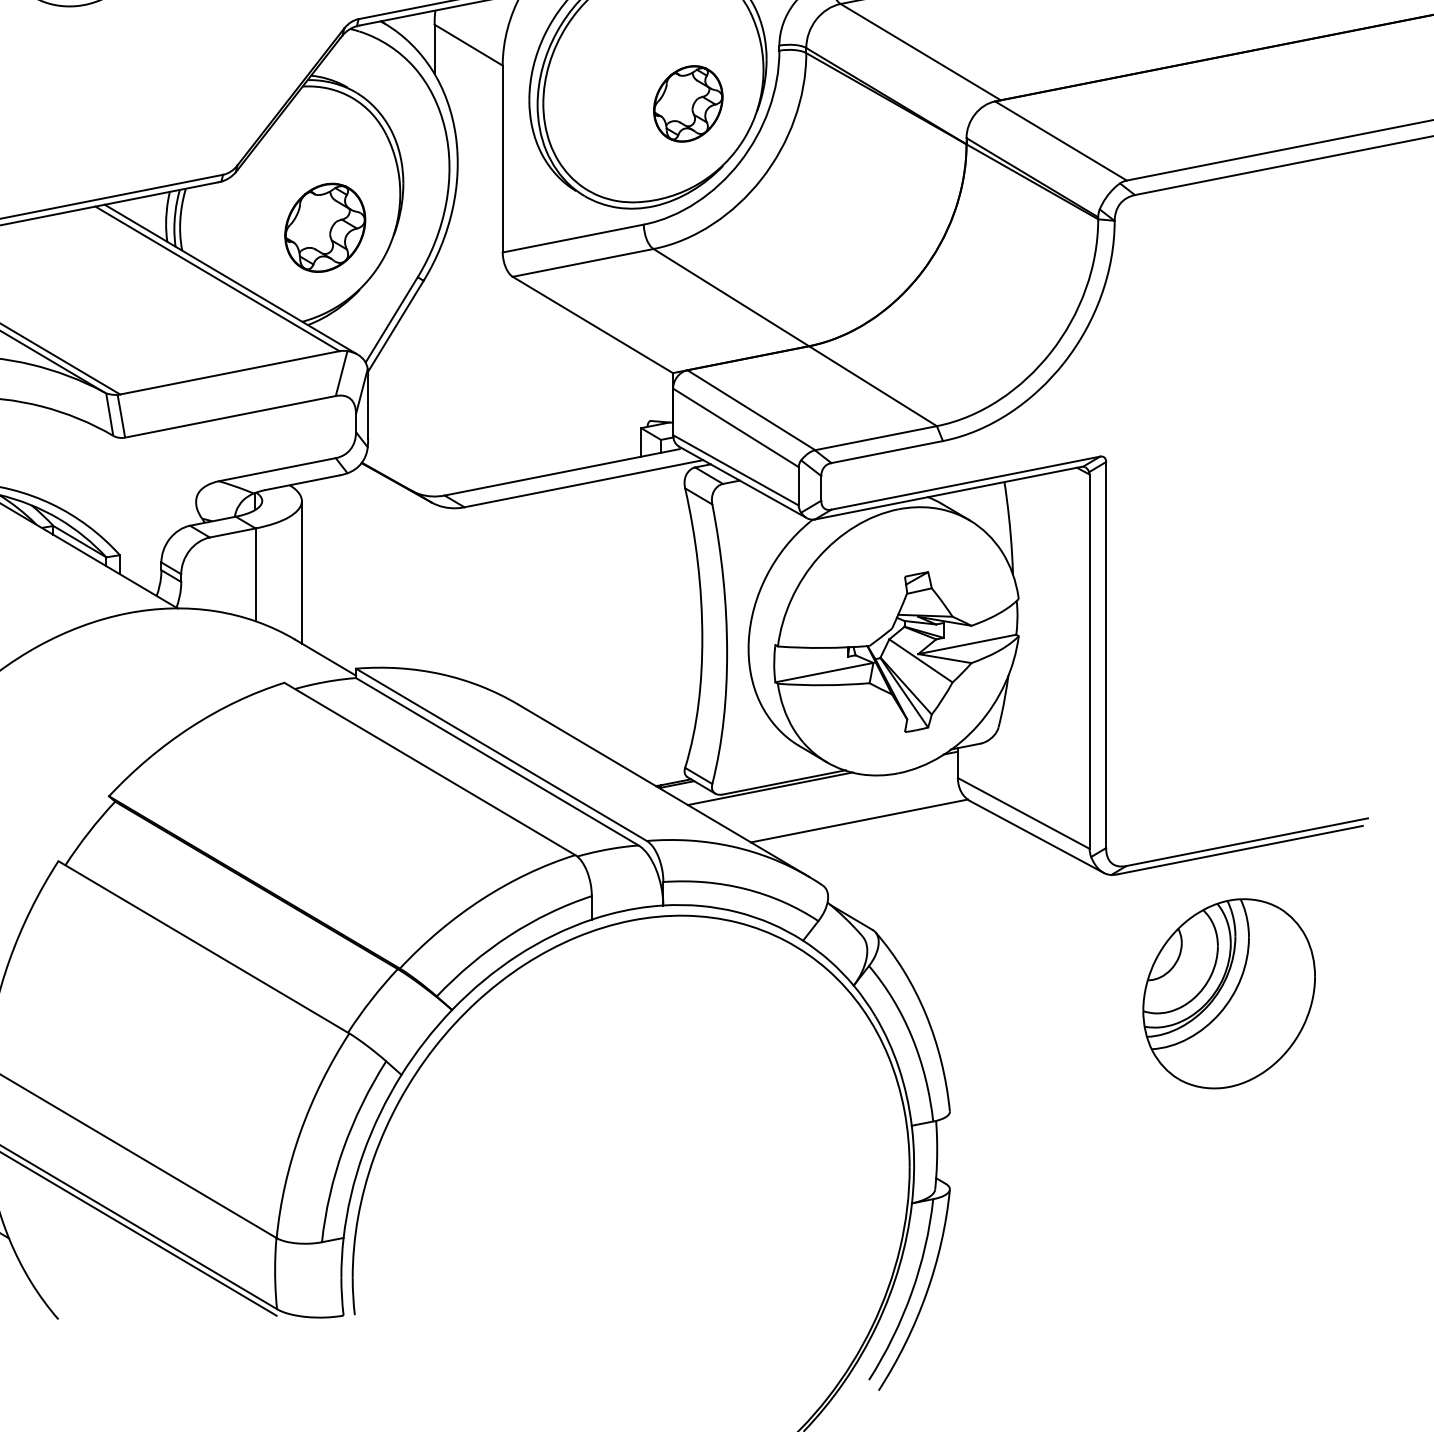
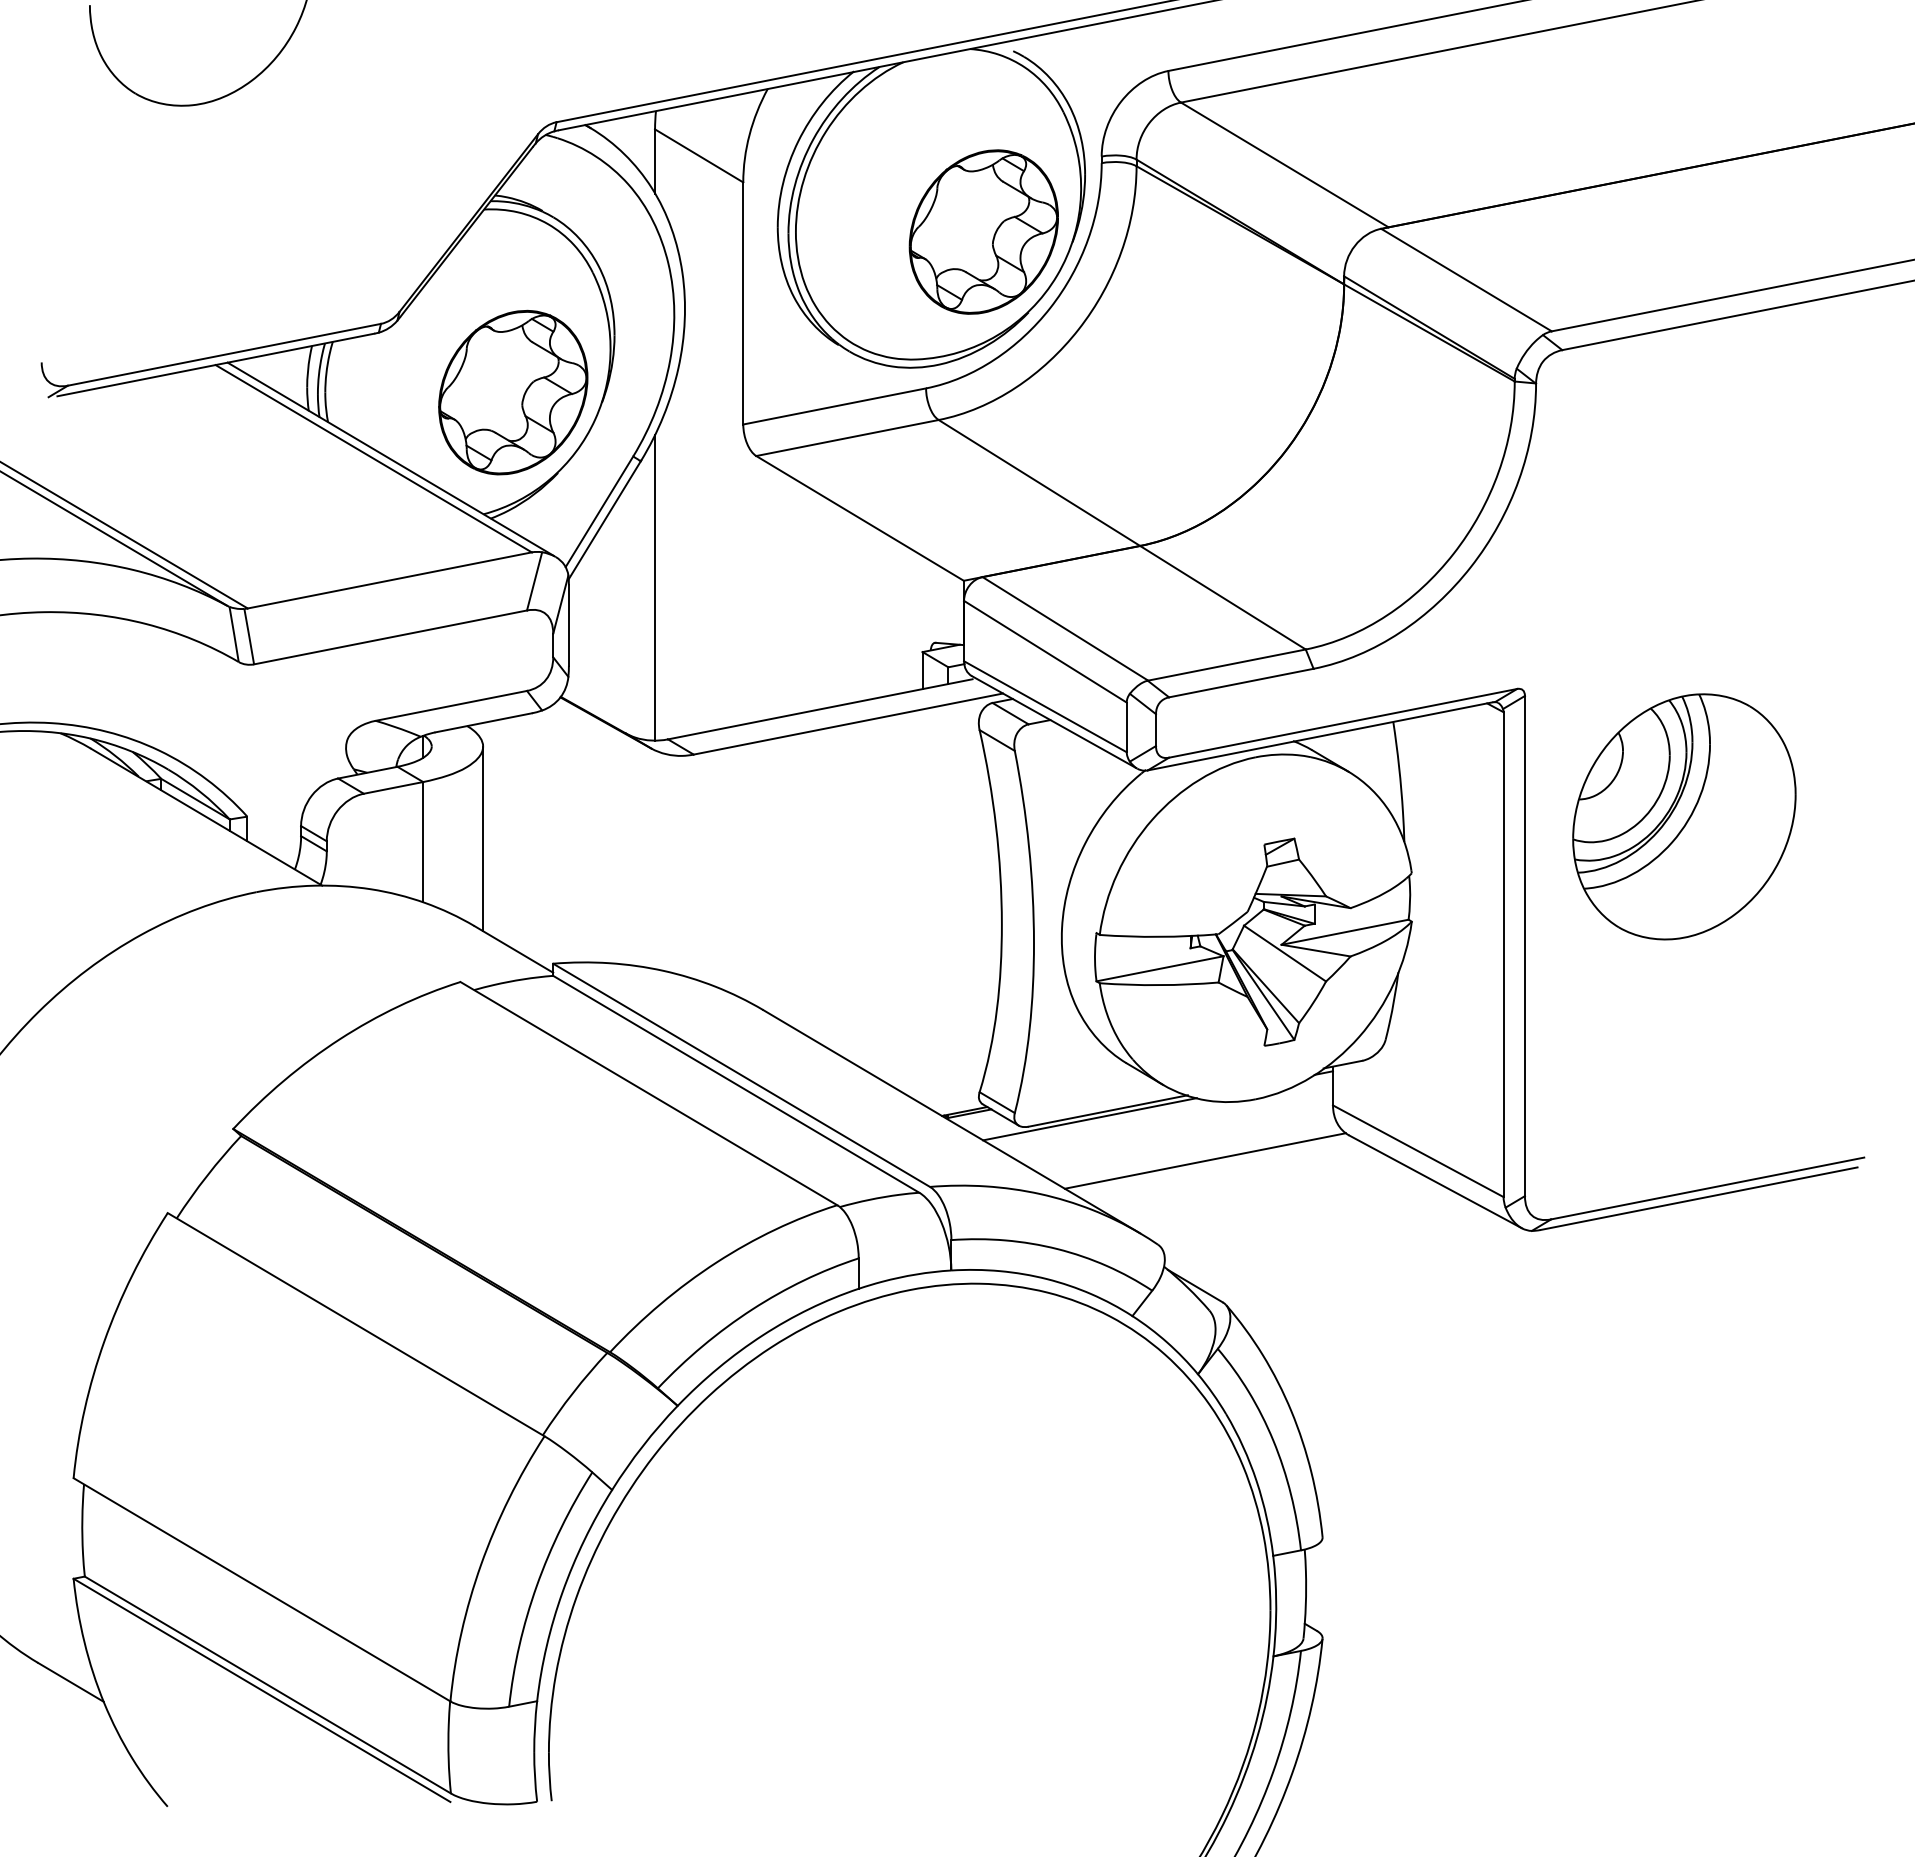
part: (688, 103) -> (983, 231), size x1.67
part: (325, 227) -> (513, 392), size x1.43
line: (434, 378) -> (655, 587), added
part: (1229, 993) -> (1684, 816), moved

